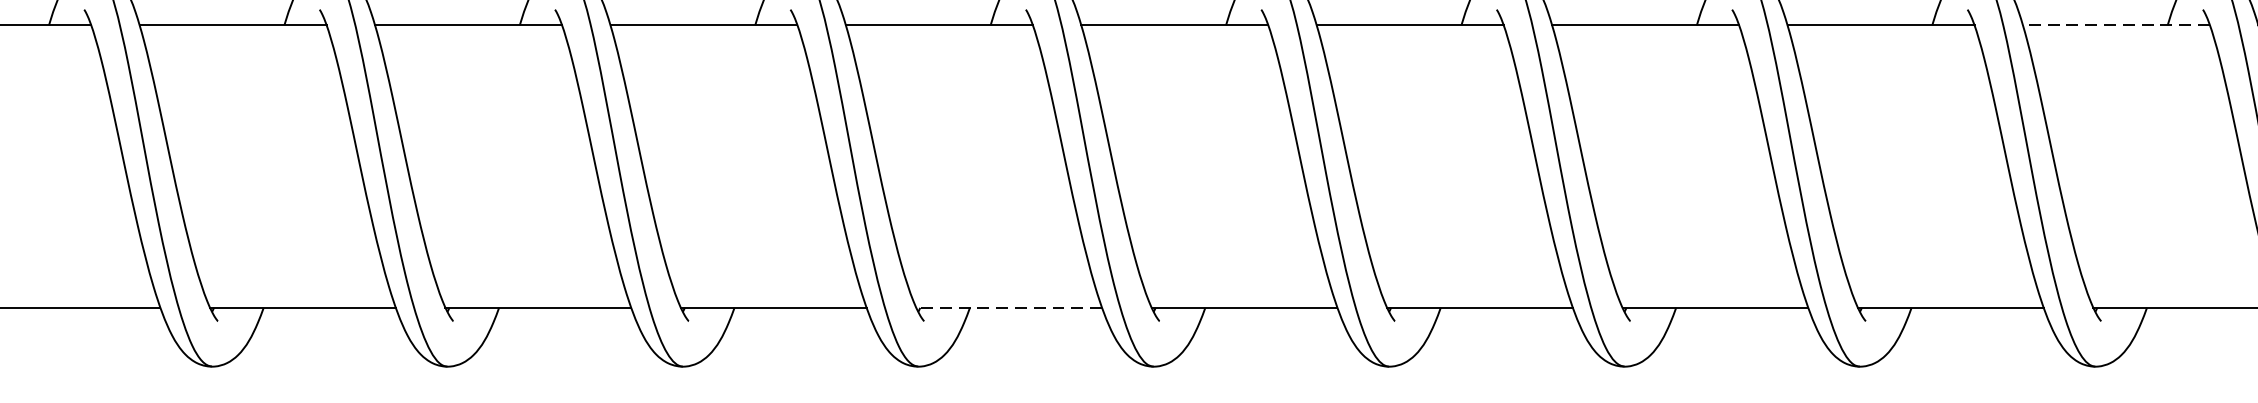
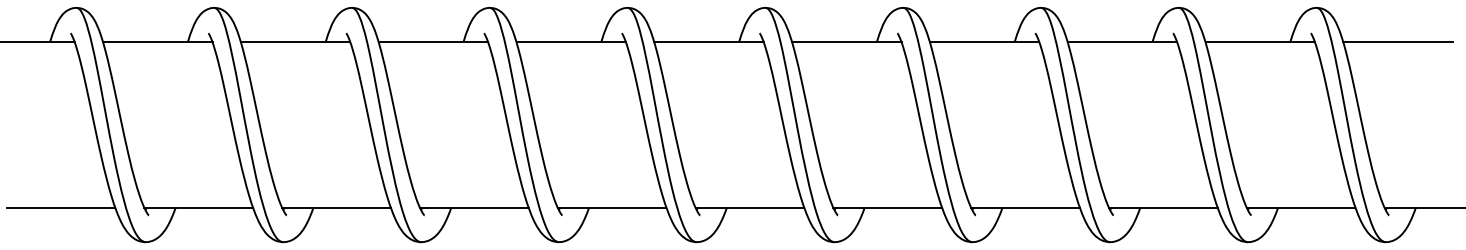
line: (2116, 25) -> (1260, 42), dashed -> solid
line: (1008, 307) -> (611, 207), dashed -> solid

